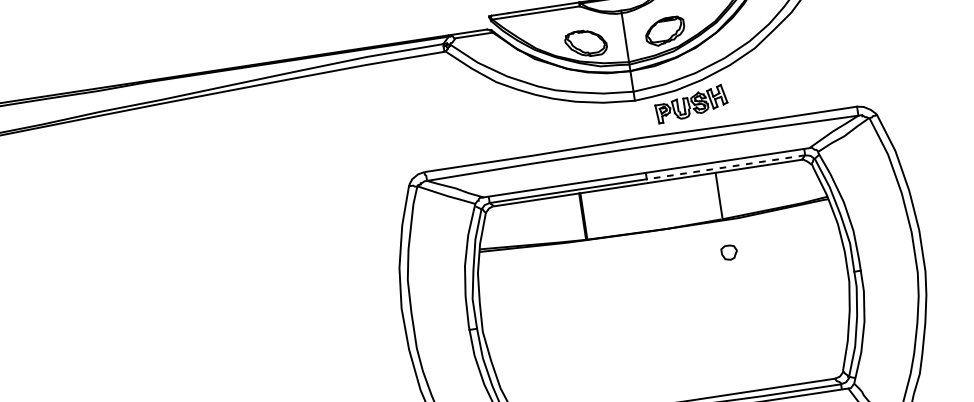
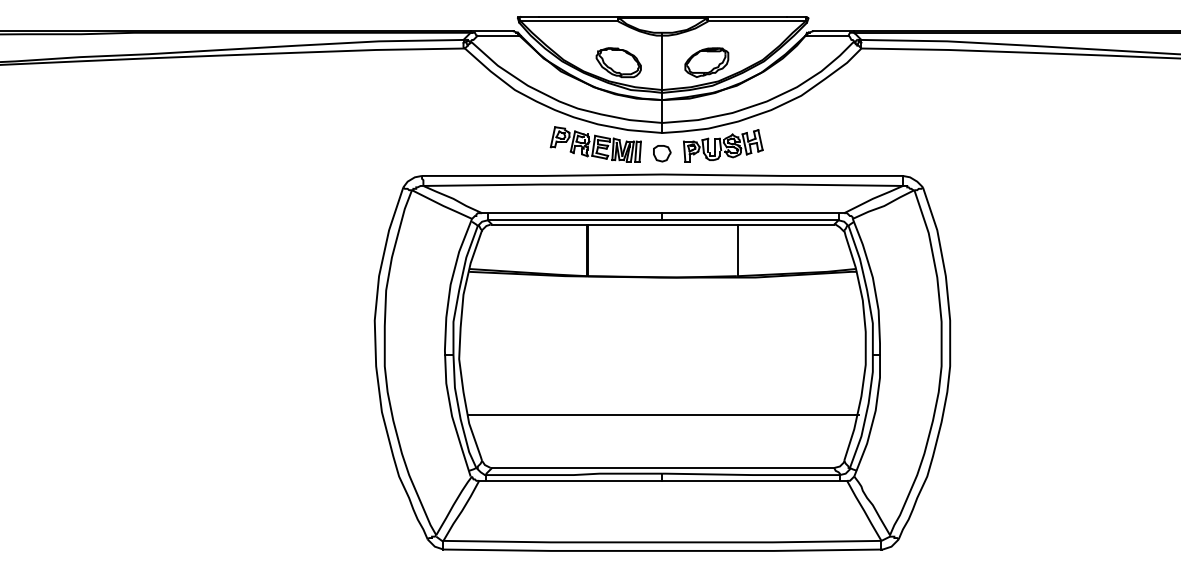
part: (576, 120) -> (595, 144), added
line: (726, 167) -> (750, 220), dashed -> solid
part: (729, 252) -> (662, 153), moved
line: (673, 354) -> (662, 415), added

